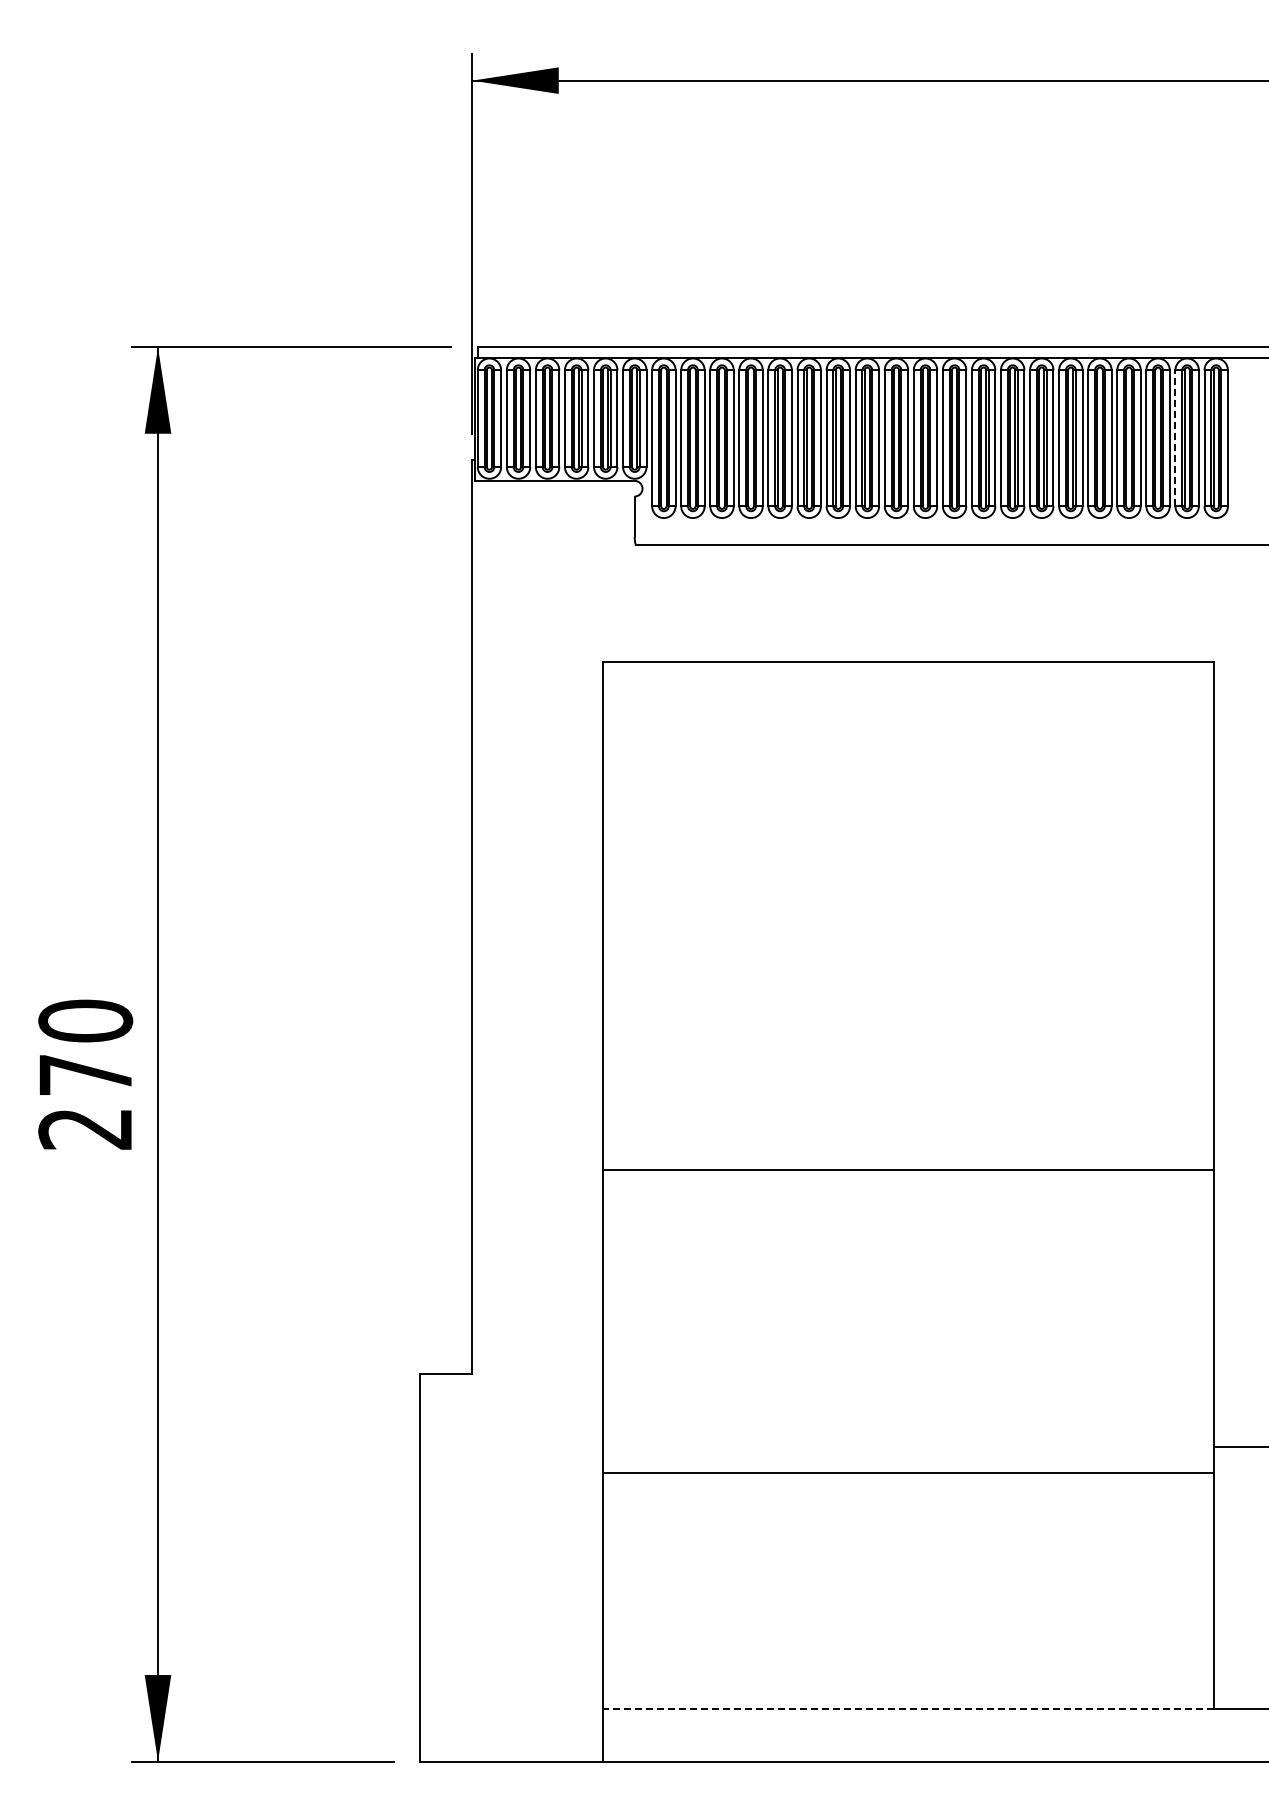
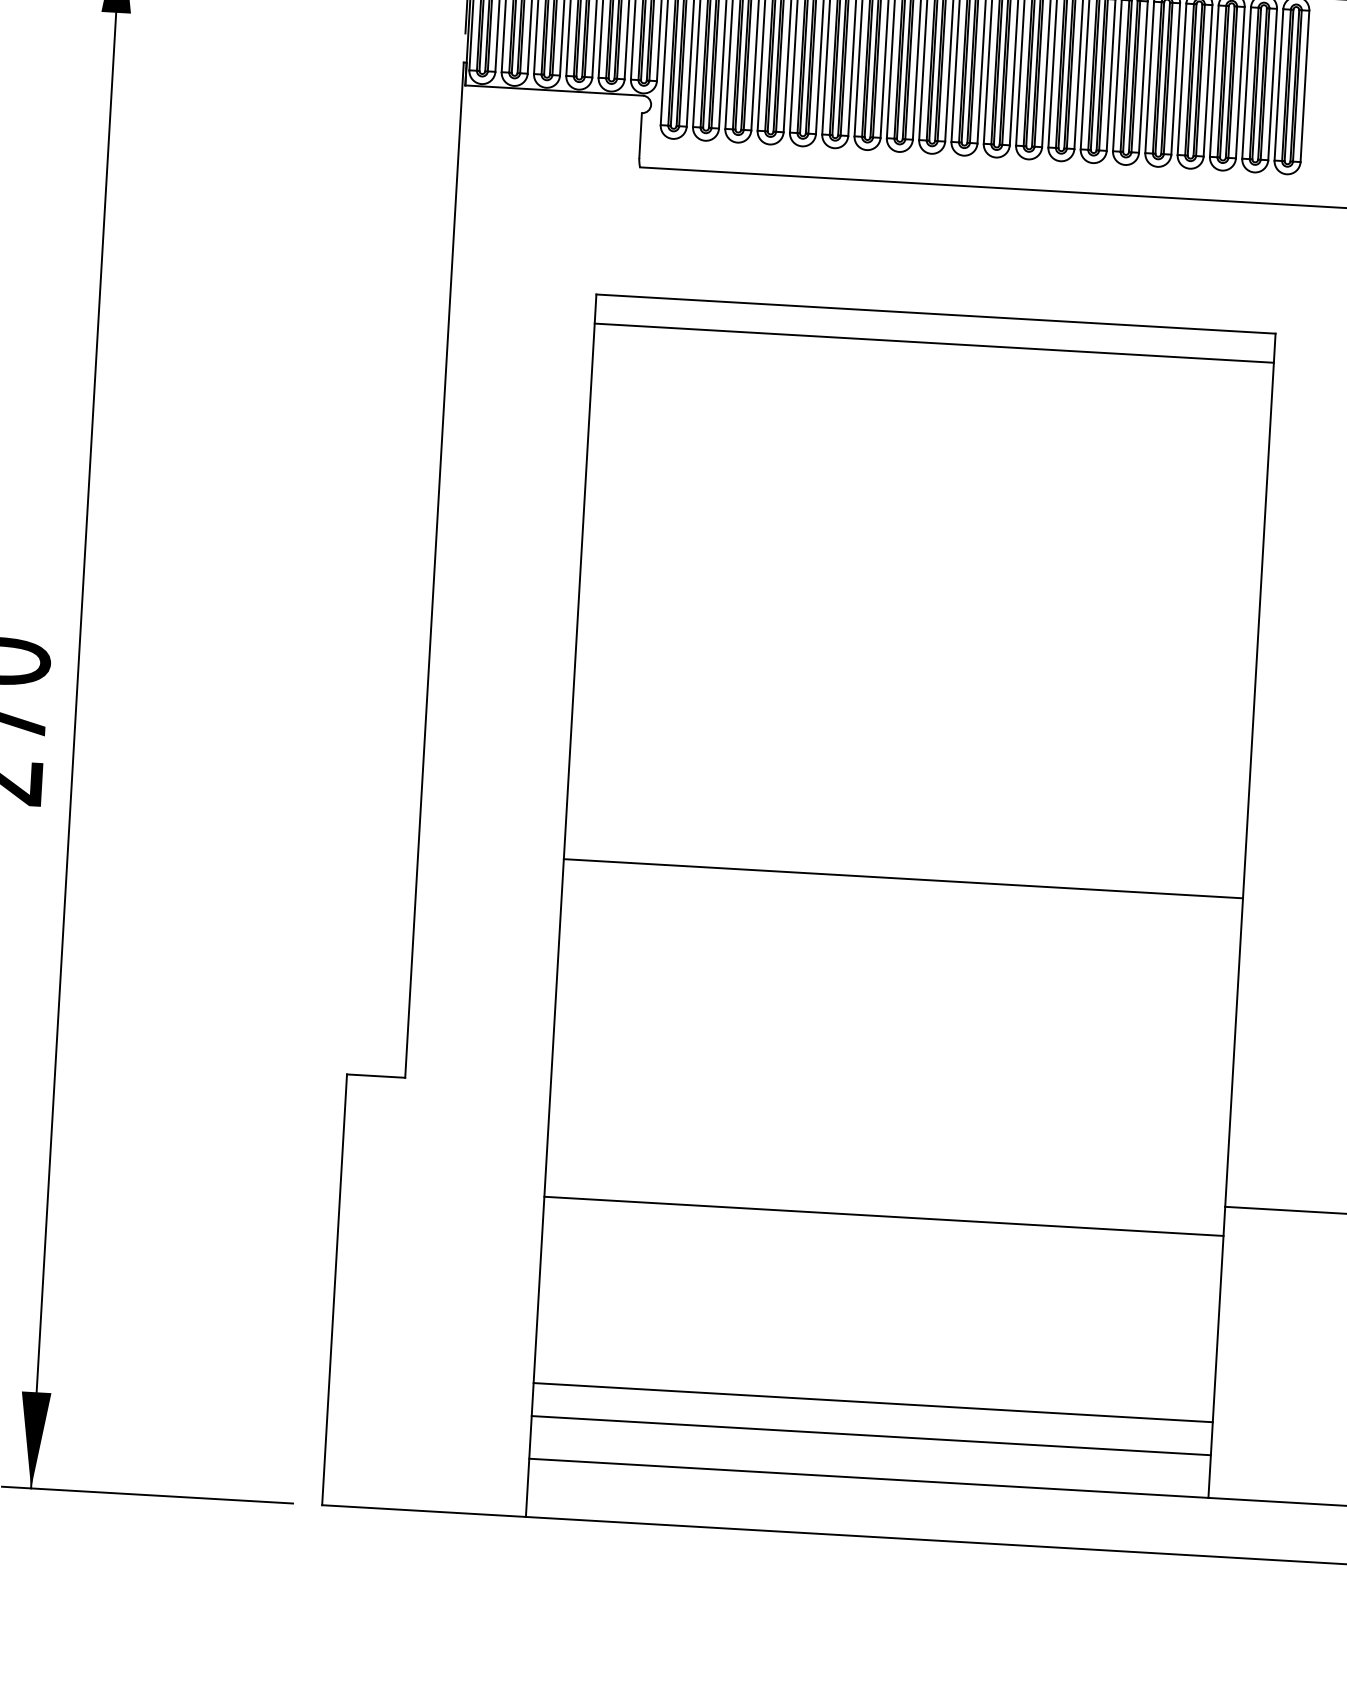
line: (1175, 437) -> (1246, 82), dashed -> solid
line: (908, 687) -> (933, 342), added
line: (908, 1641) -> (872, 1403), added
line: (908, 1670) -> (870, 1435), added
line: (908, 1709) -> (868, 1478), dashed -> solid

